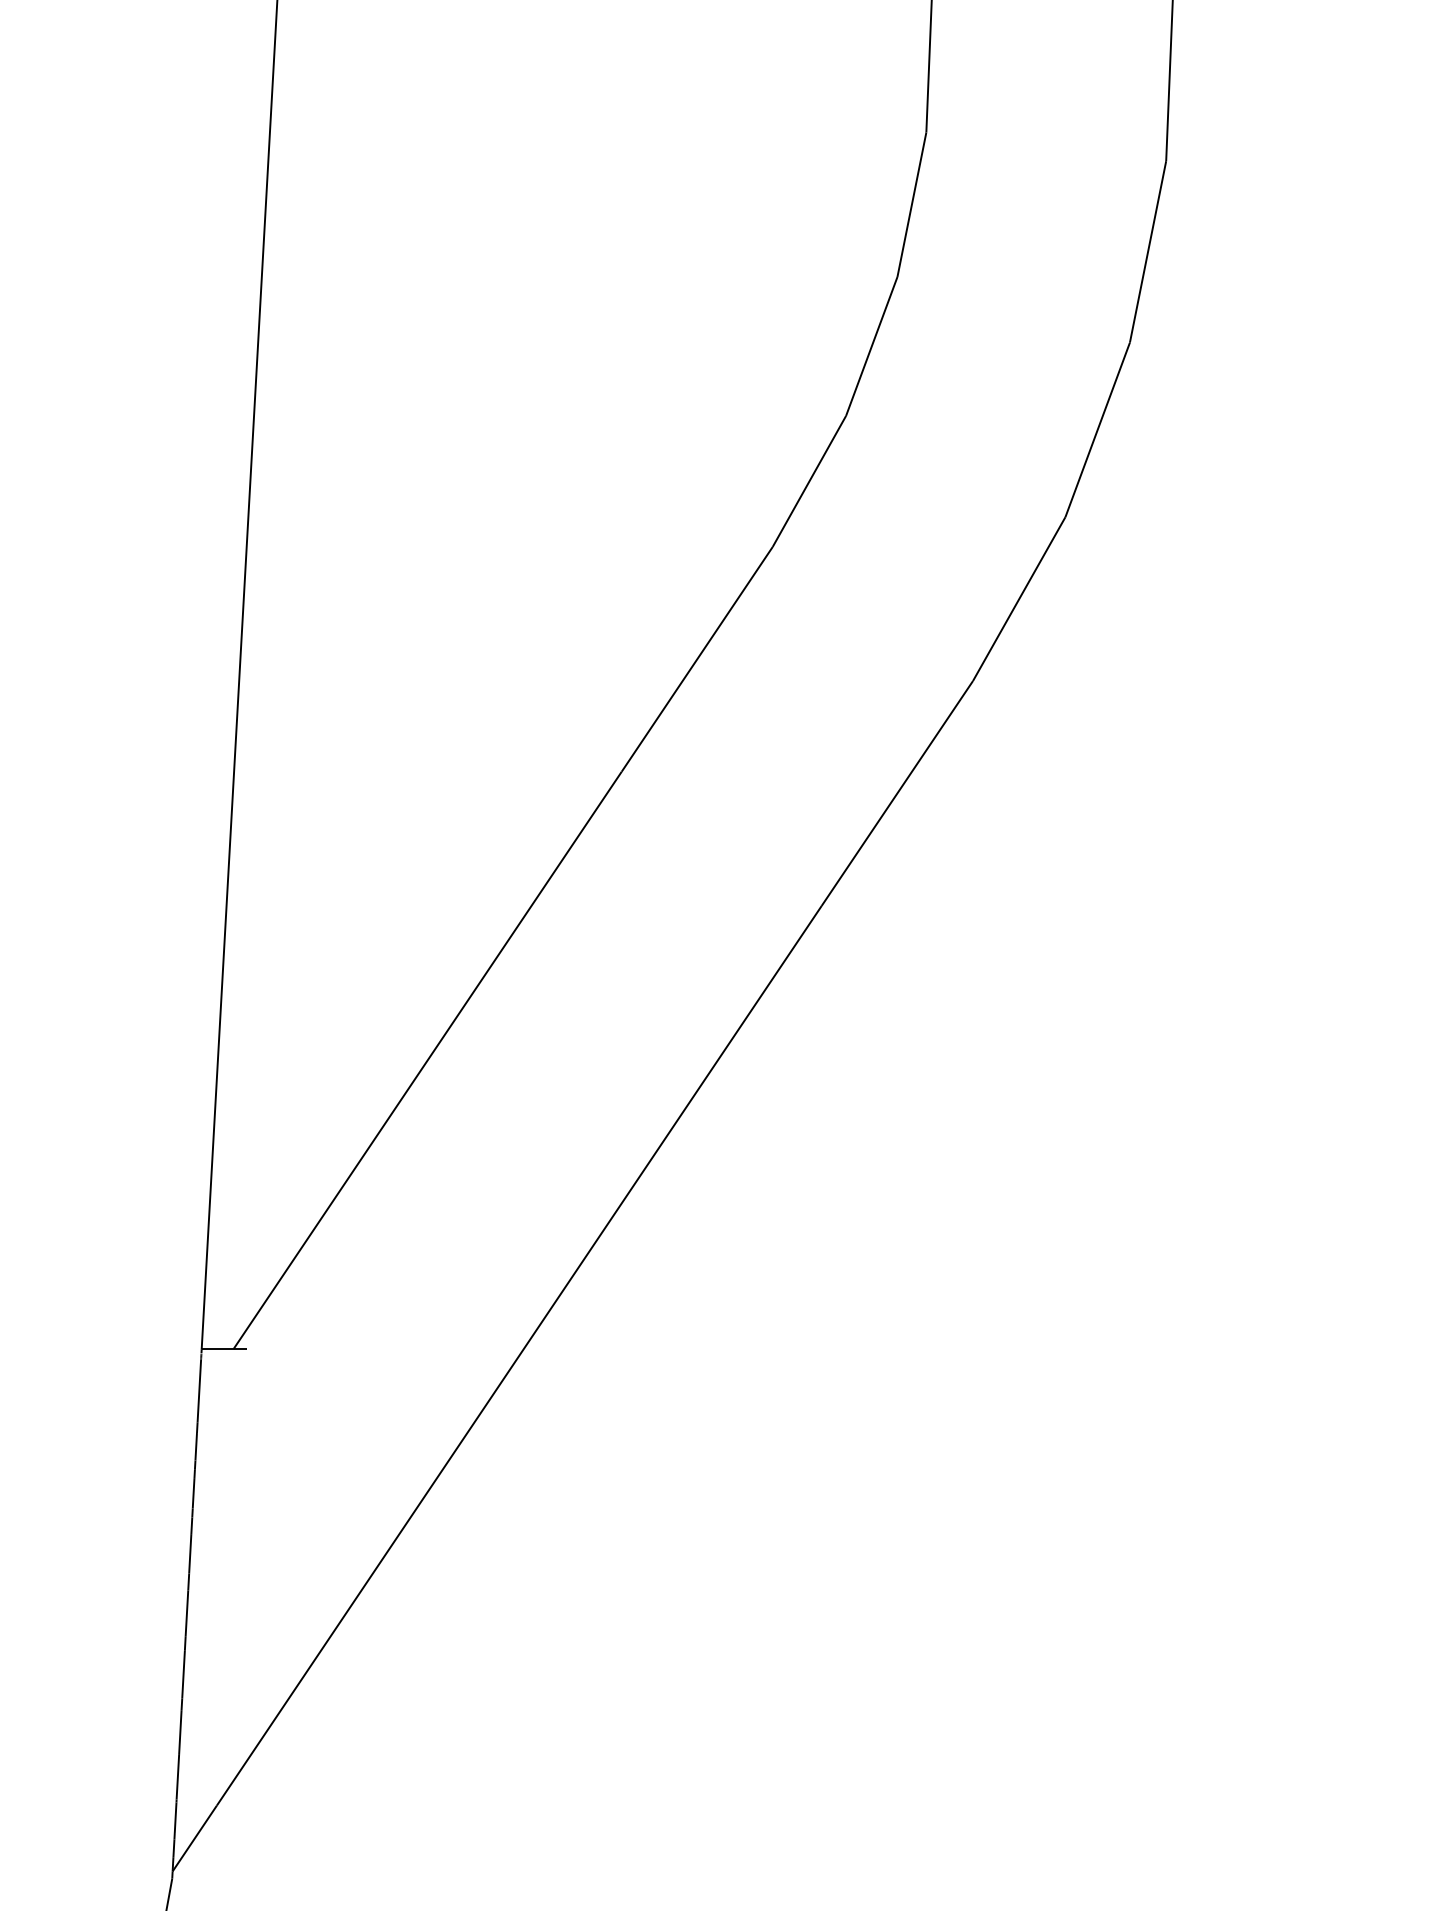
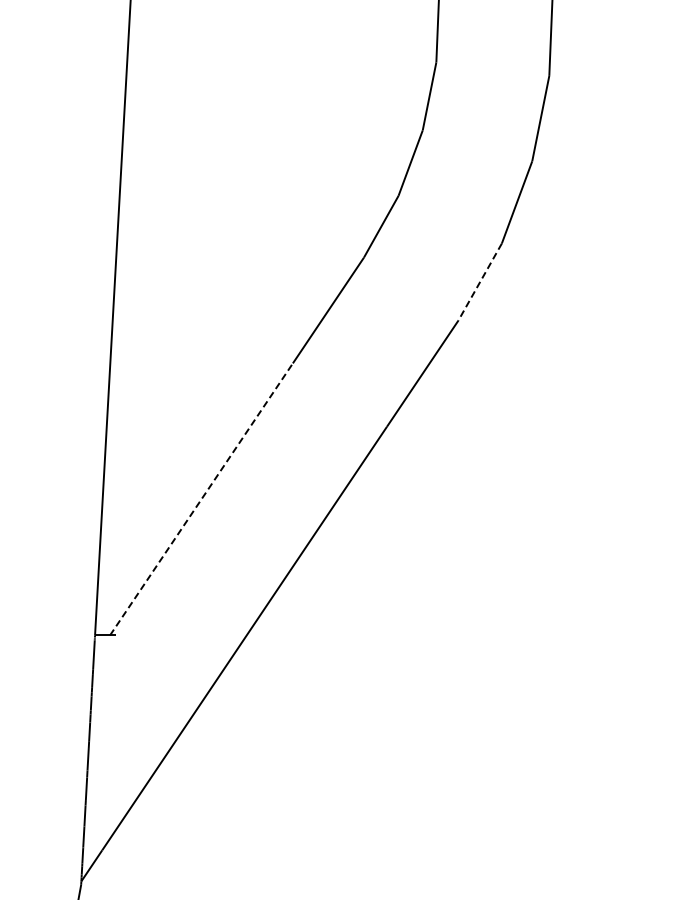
line: (1017, 599) -> (479, 282), solid -> dashed
line: (427, 1060) -> (201, 499), solid -> dashed

